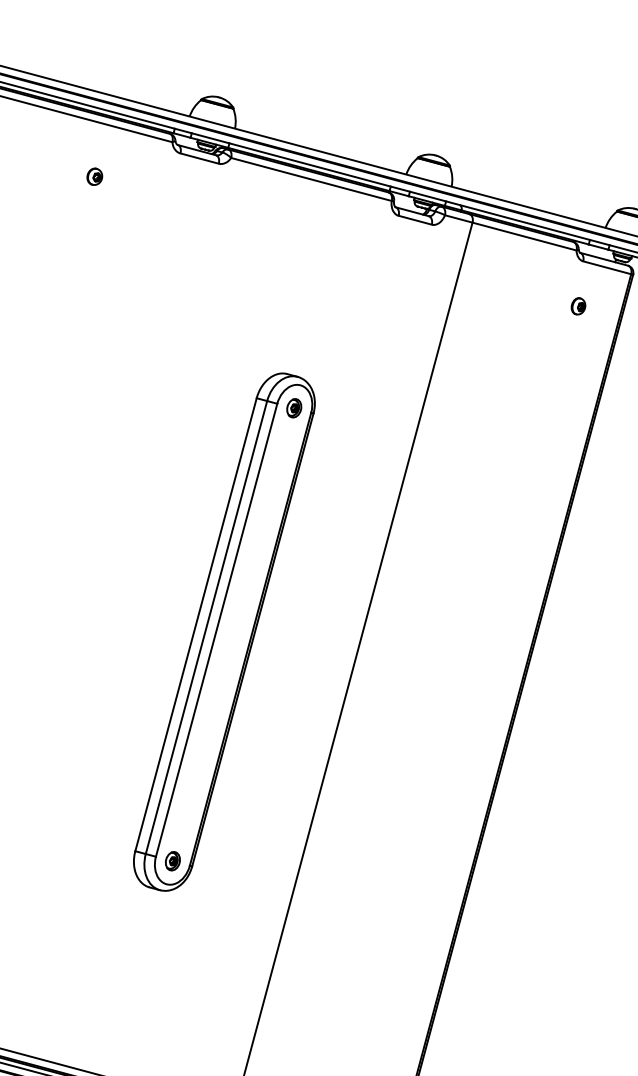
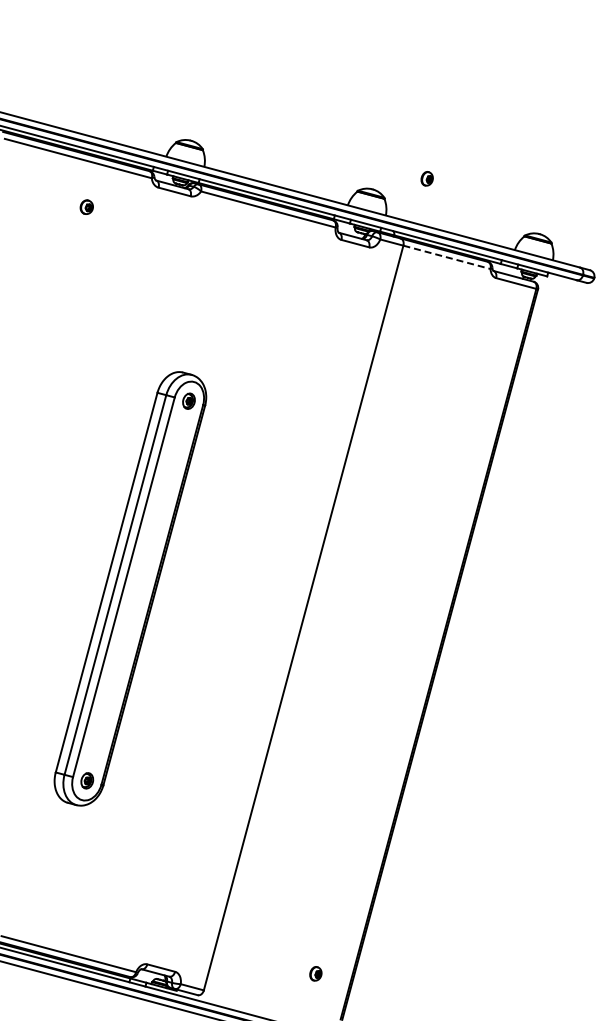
line: (525, 236) -> (447, 257), solid -> dashed
part: (577, 305) -> (426, 178), moved
part: (224, 631) -> (130, 588), moved

